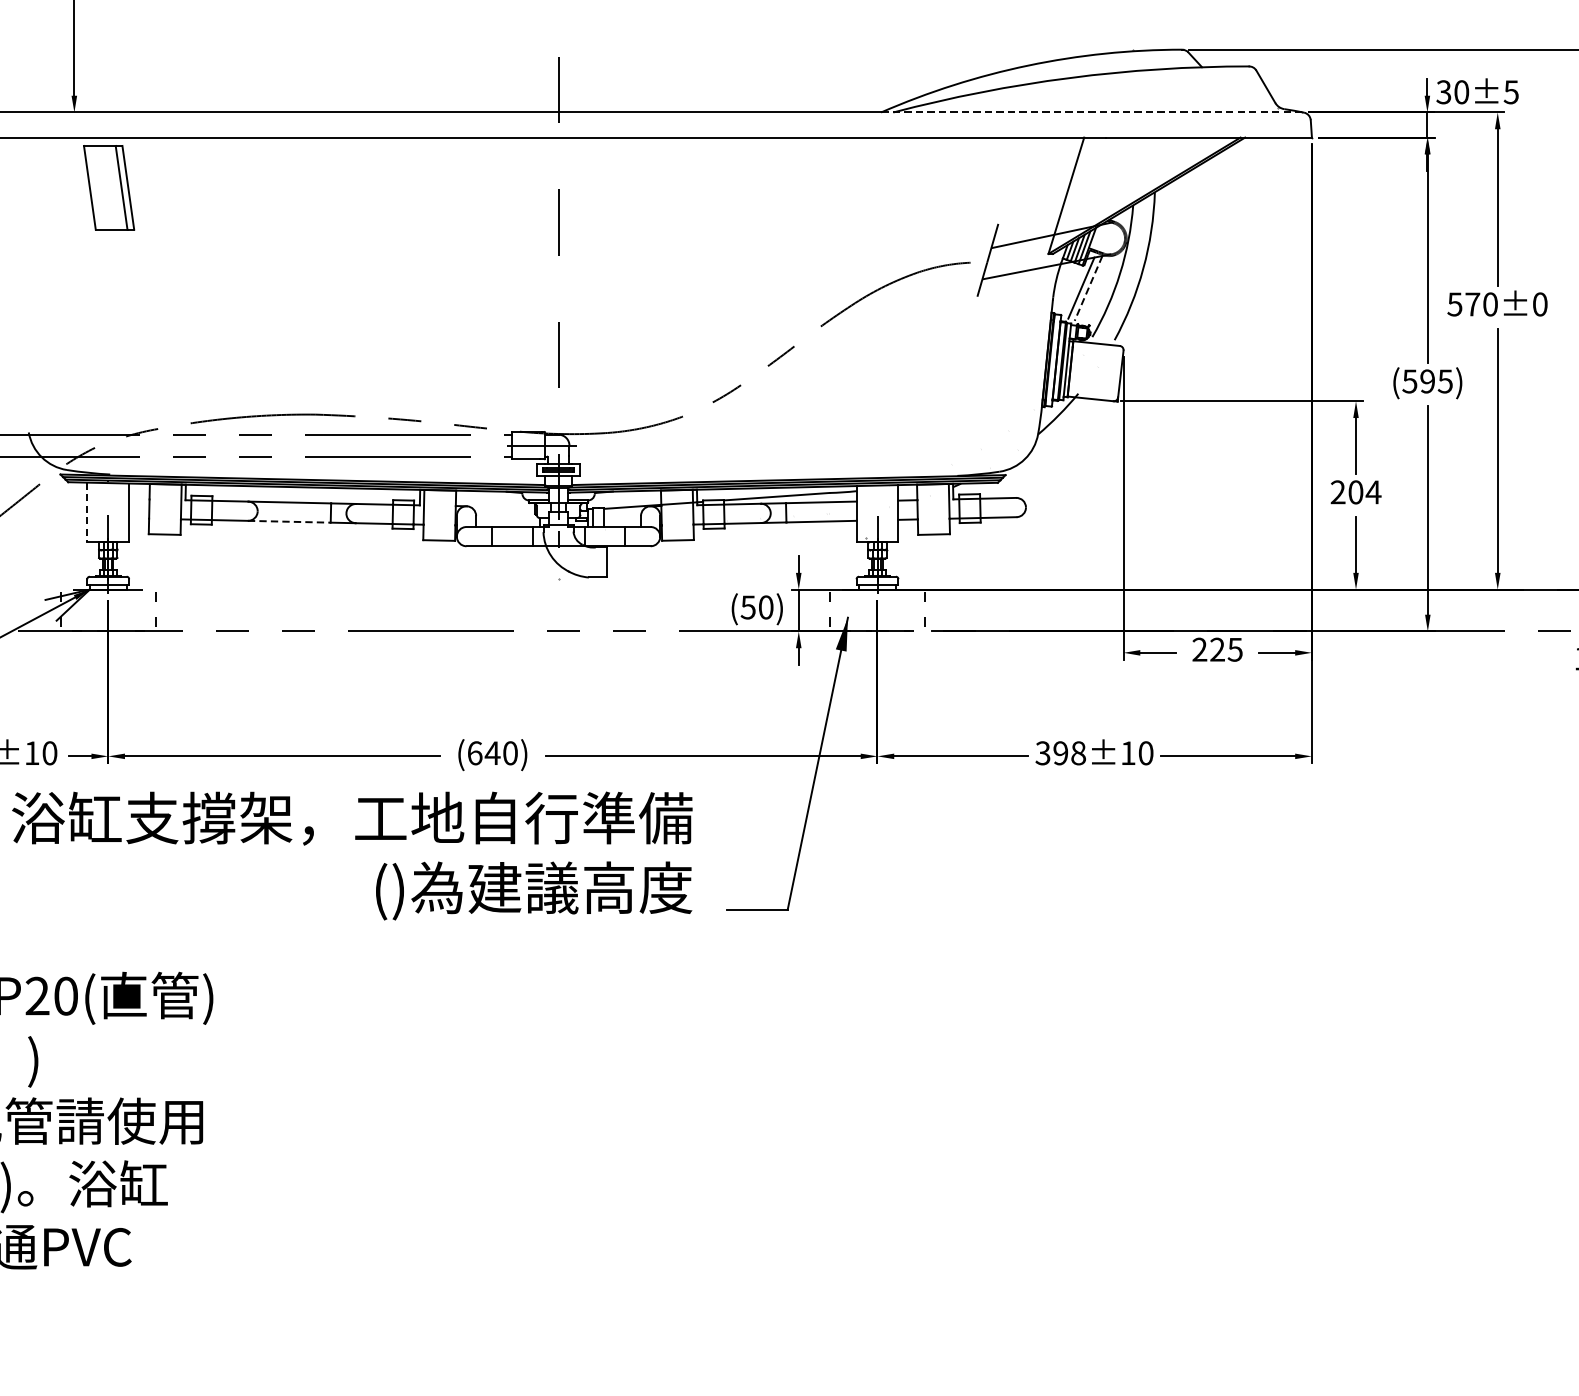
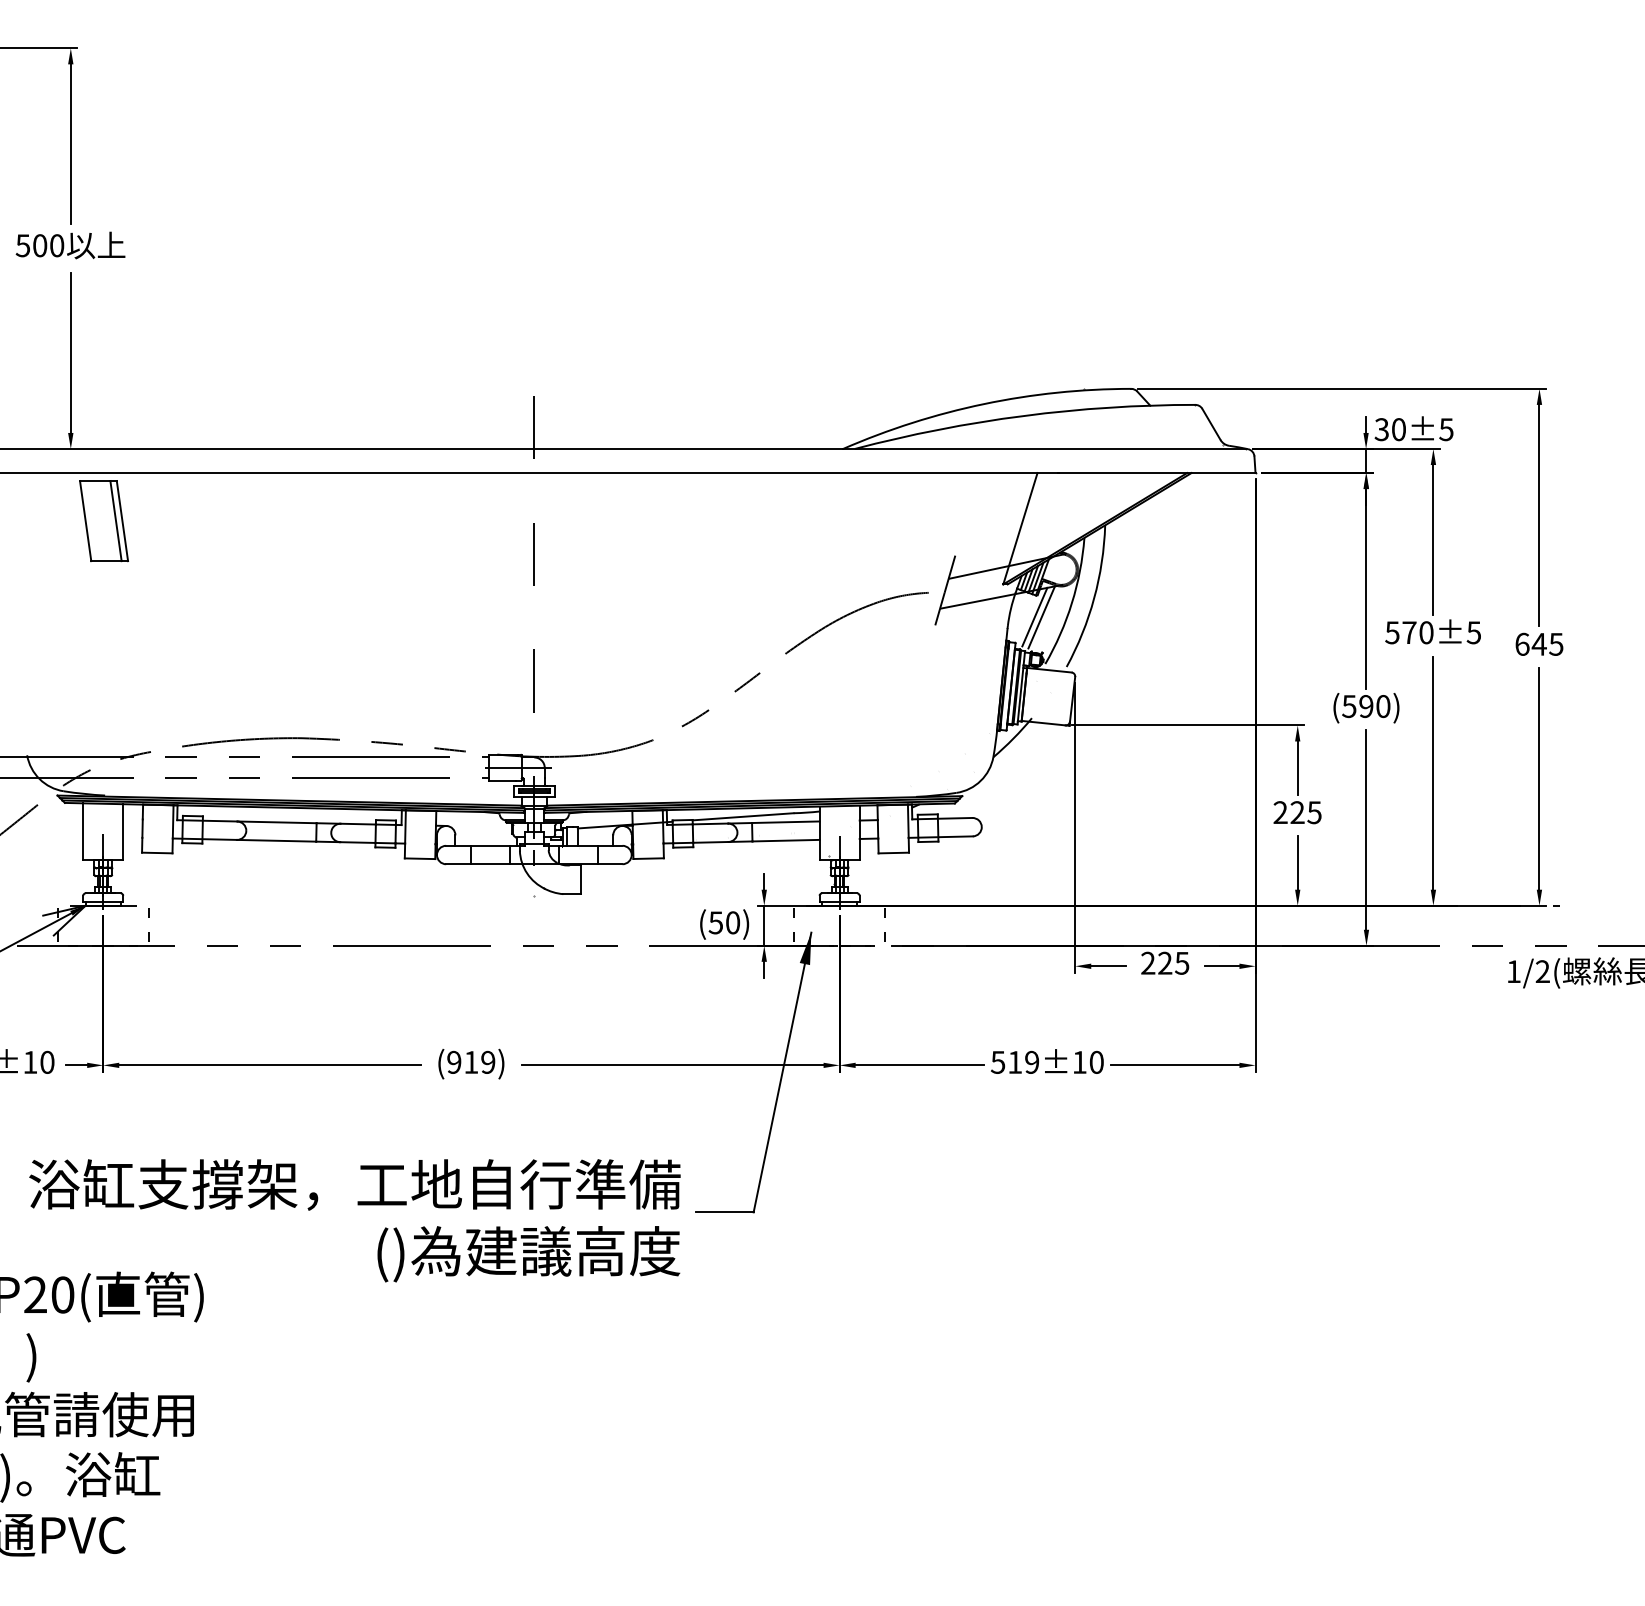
line: (1091, 111) -> (1044, 448), dashed -> solid
line: (1088, 288) -> (1041, 617), dashed -> solid
text: (1539, 304) -> (1473, 632), 570±0 -> 570±5
text: (1445, 381) -> (1383, 706), (595) -> (590)
text: (1365, 492) -> (1306, 812), 204 -> 225
line: (87, 513) -> (83, 832), dashed -> solid
line: (289, 521) -> (276, 840), dashed -> solid
text: (492, 752) -> (471, 1061), (640) -> (919)
text: (1061, 752) -> (1015, 1061), 398±10 -> 519±10
text: (351, 855) -> (354, 1220), moved

